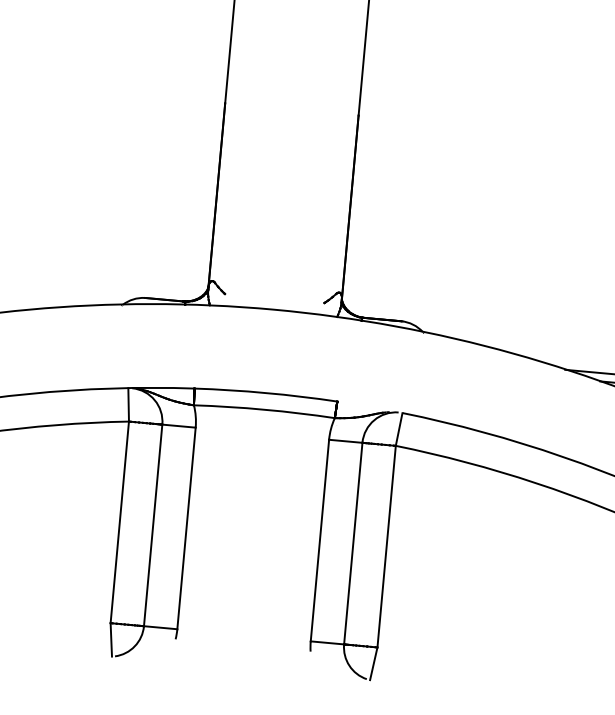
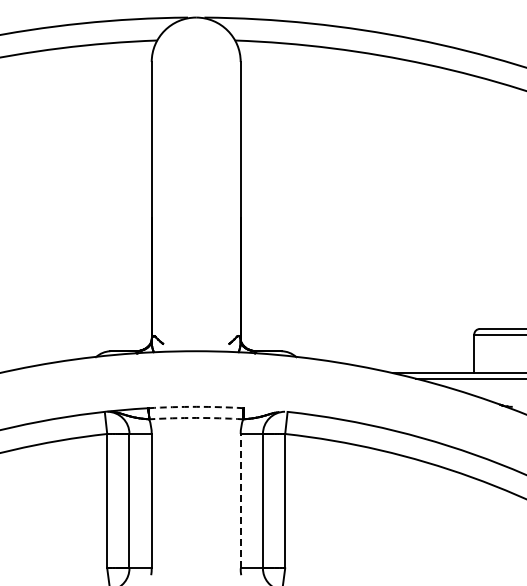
arc: (266, 392) -> (196, 406), solid -> dashed
arc: (265, 409) -> (196, 417), solid -> dashed
line: (319, 539) -> (240, 500), solid -> dashed

